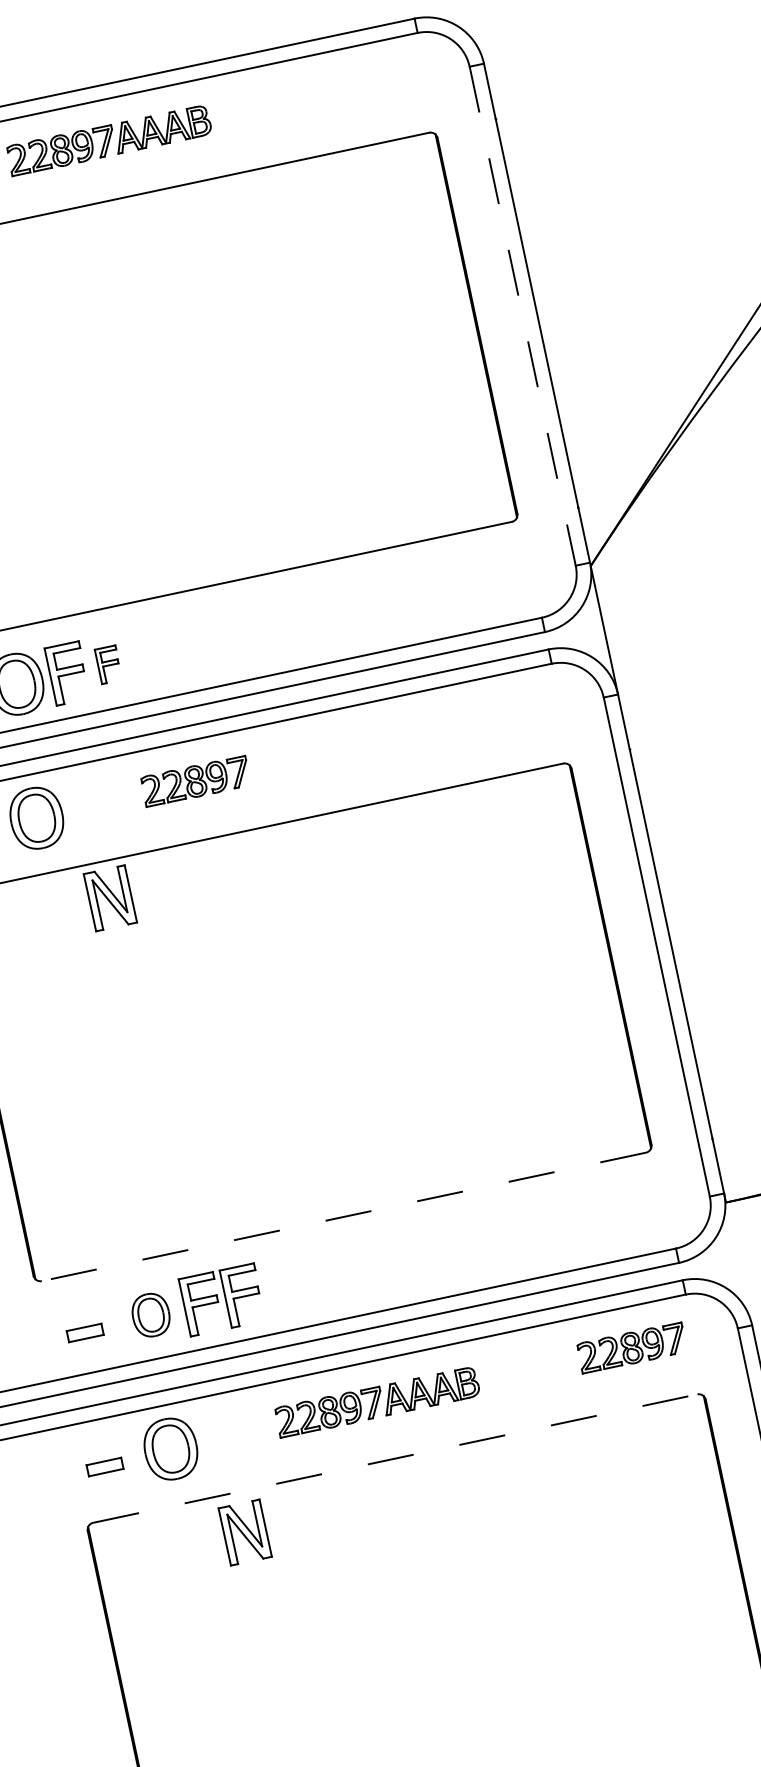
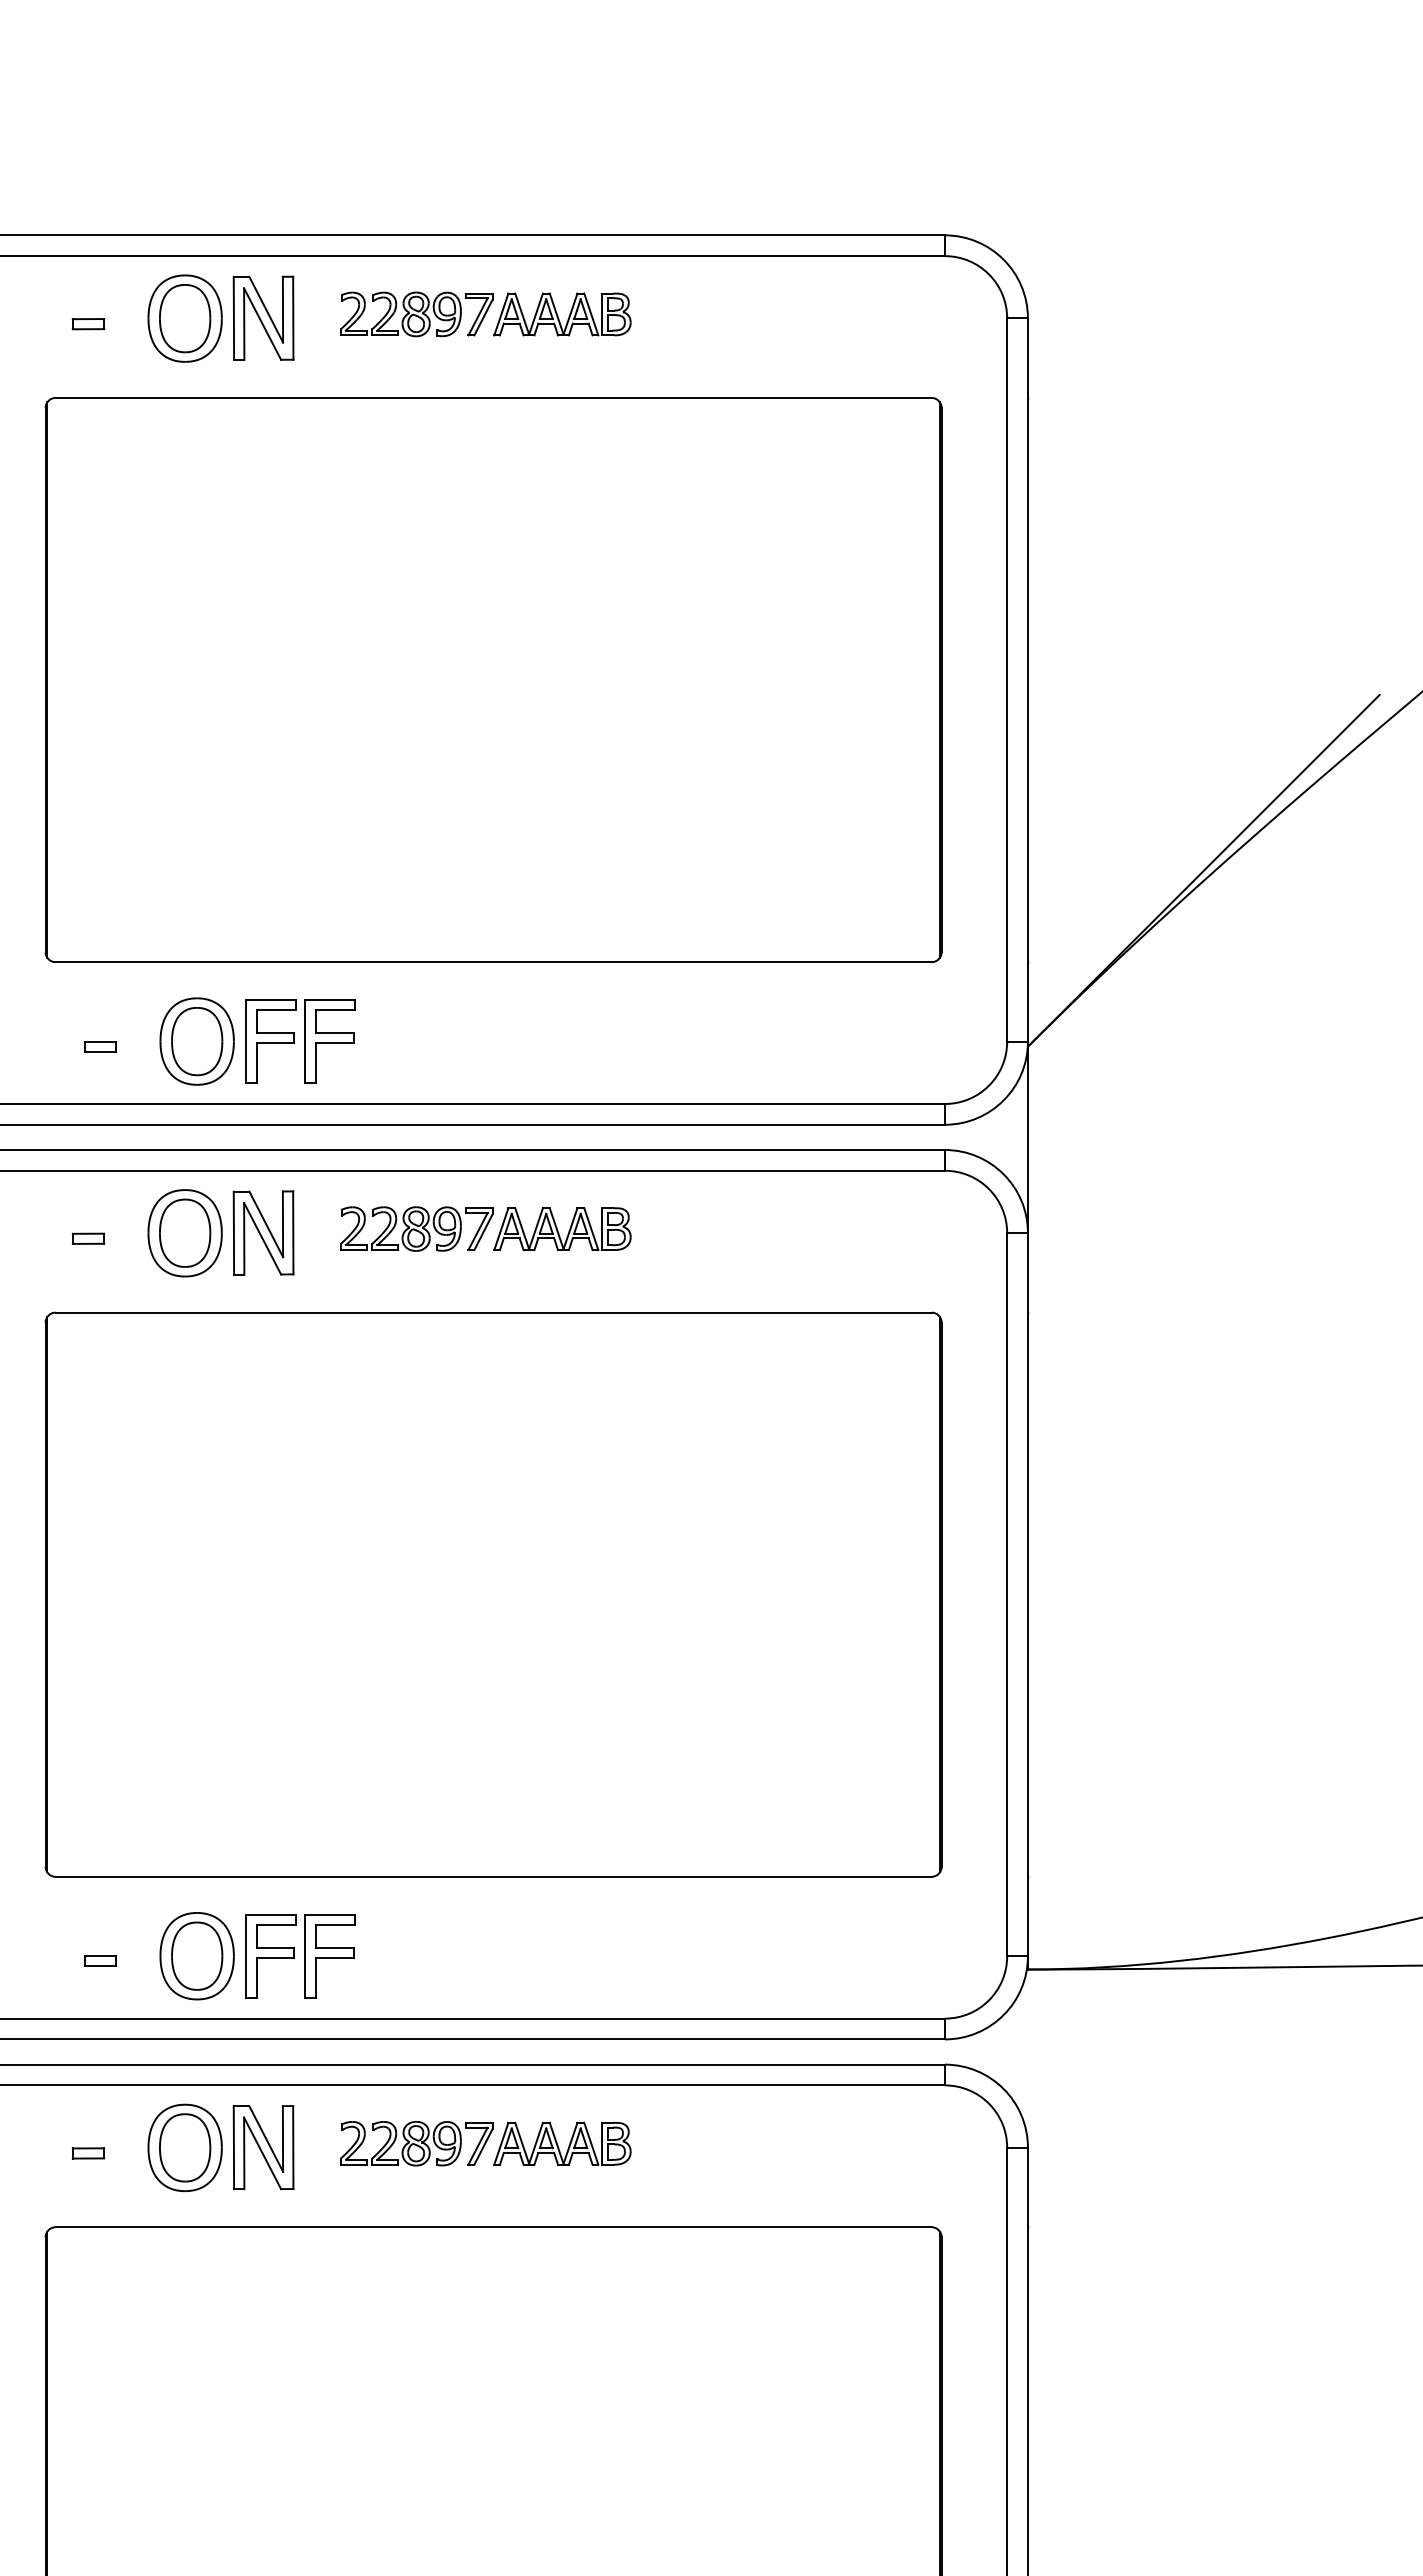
line: (522, 316) -> (1007, 680), dashed -> solid
part: (108, 664) -> (329, 1041), size x1.67
part: (296, 759) -> (562, 1228), added
part: (110, 897) -> (263, 1232), moved
line: (343, 1216) -> (493, 1876), dashed -> solid
part: (150, 1315) -> (196, 1956), size x1.43
part: (85, 1332) -> (100, 1960), size x0.62
part: (631, 1347) -> (854, 2143), removed
line: (395, 1458) -> (494, 2227), dashed -> solid
part: (105, 1467) -> (88, 2153), size x0.62
part: (245, 1532) -> (263, 2147), moved

